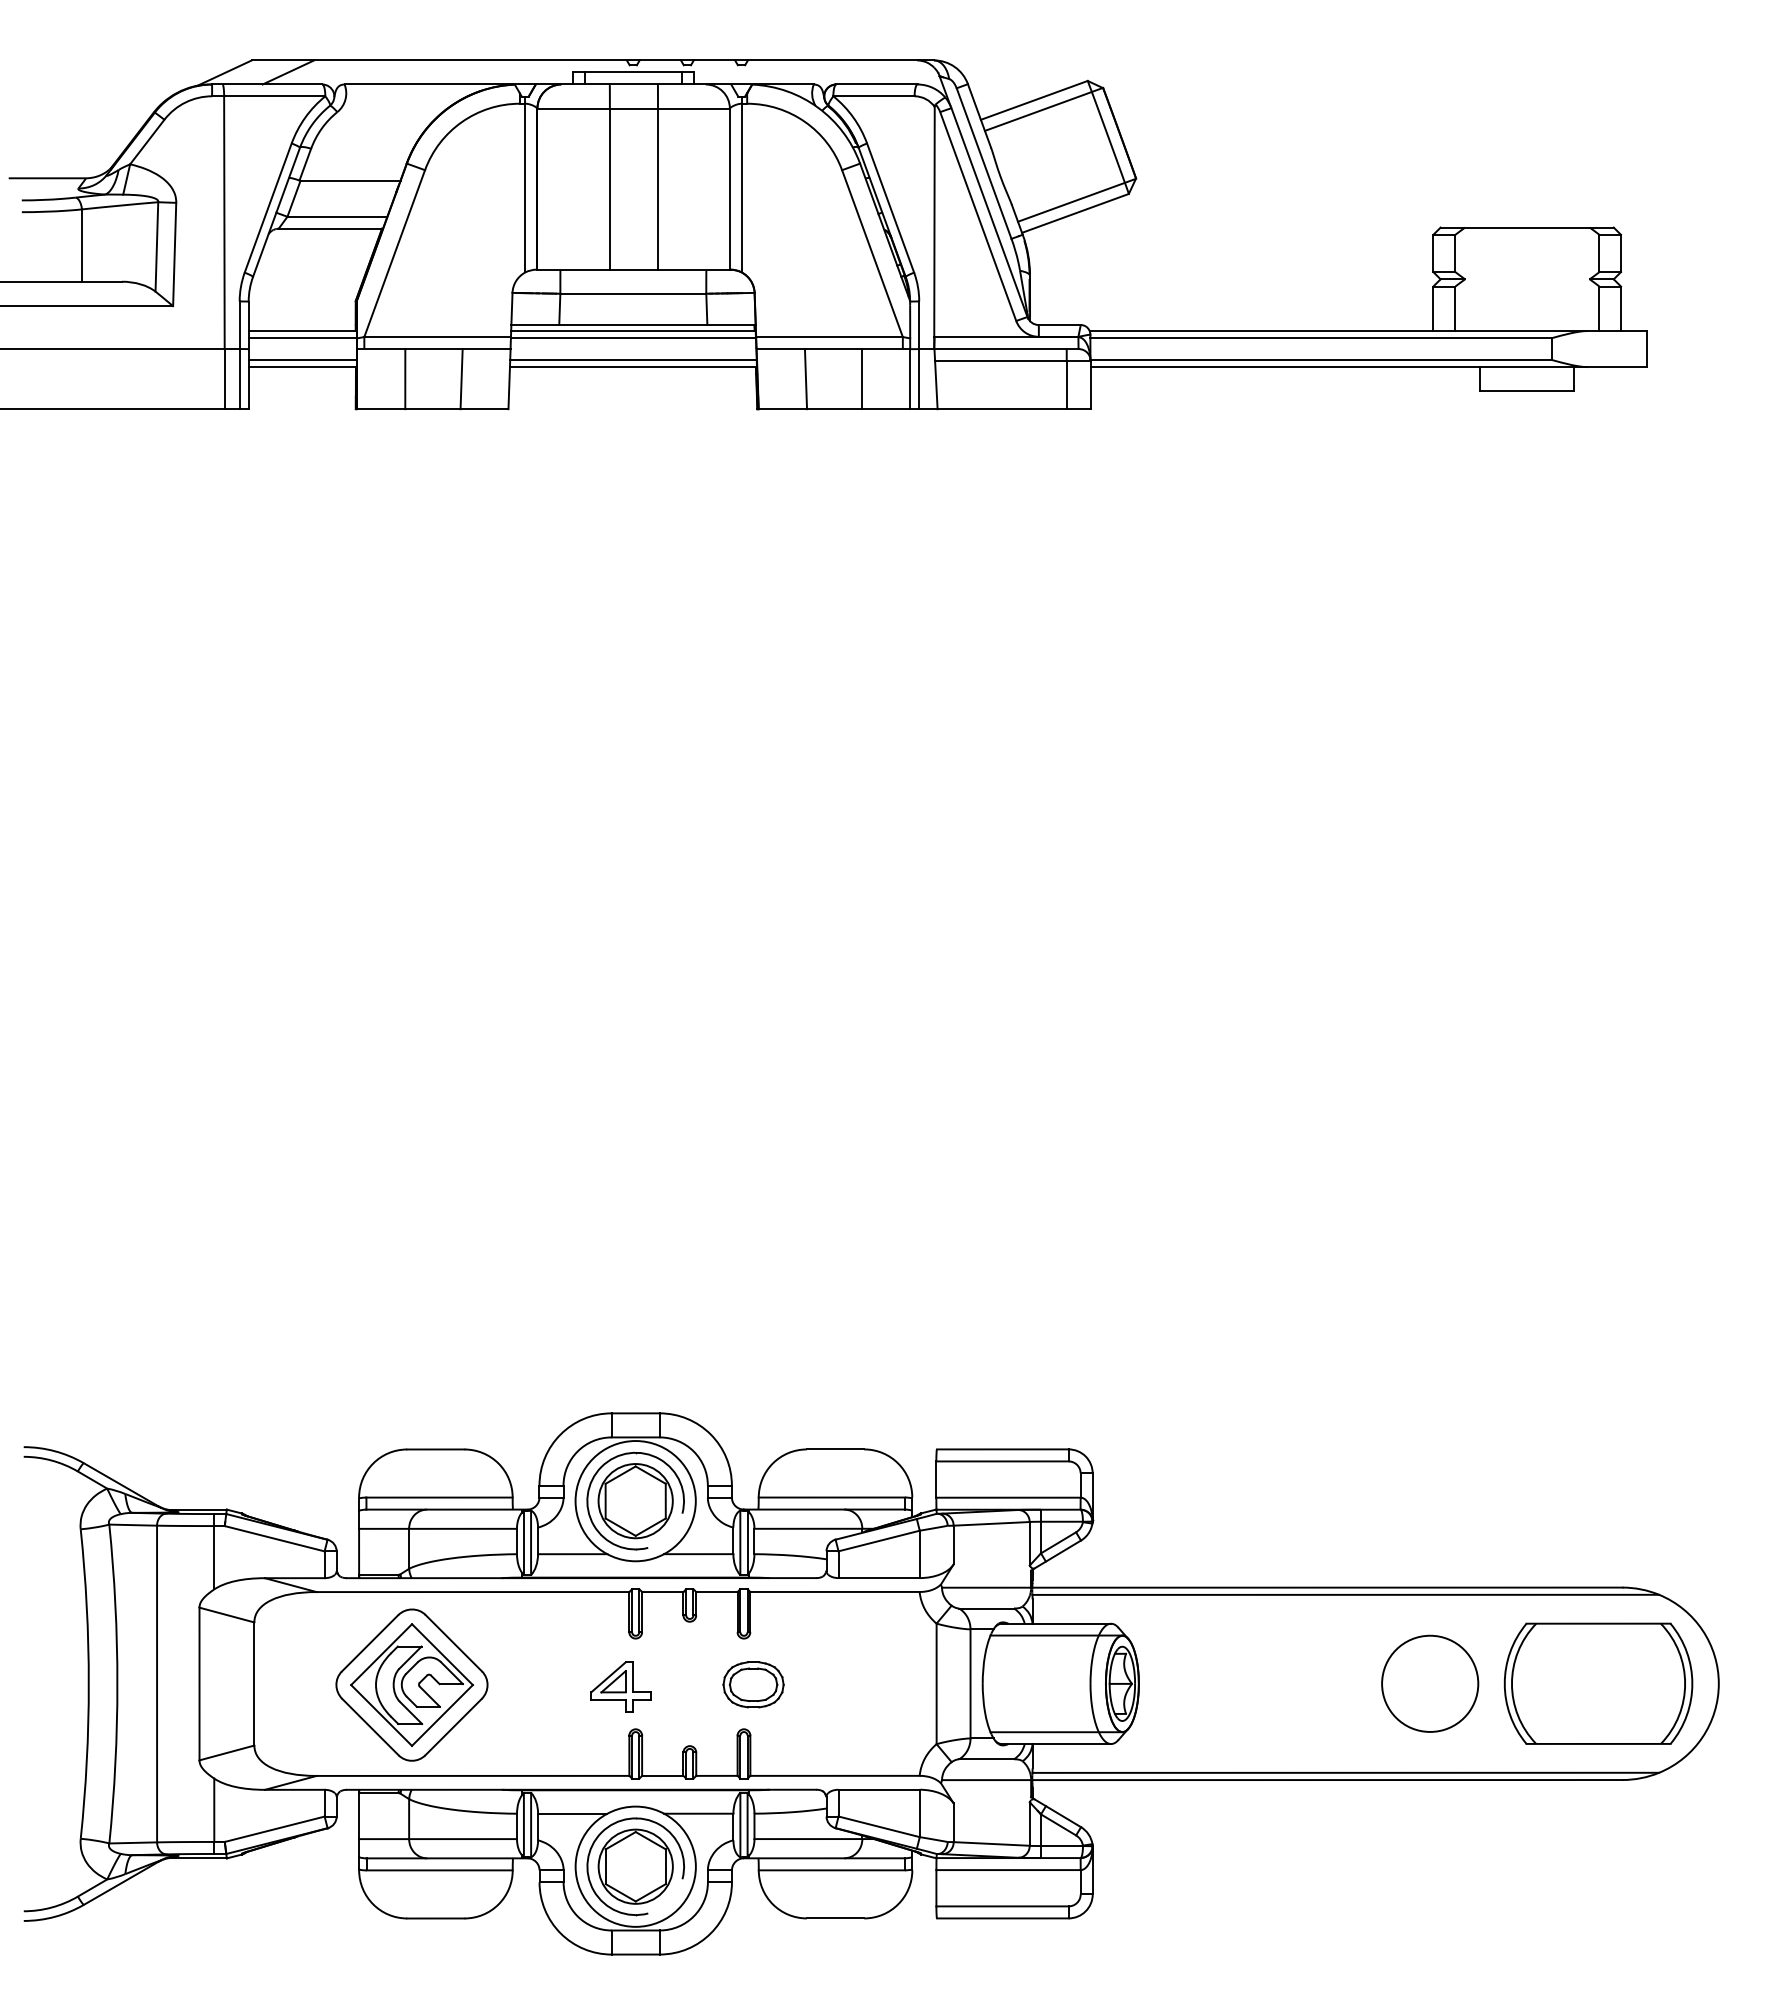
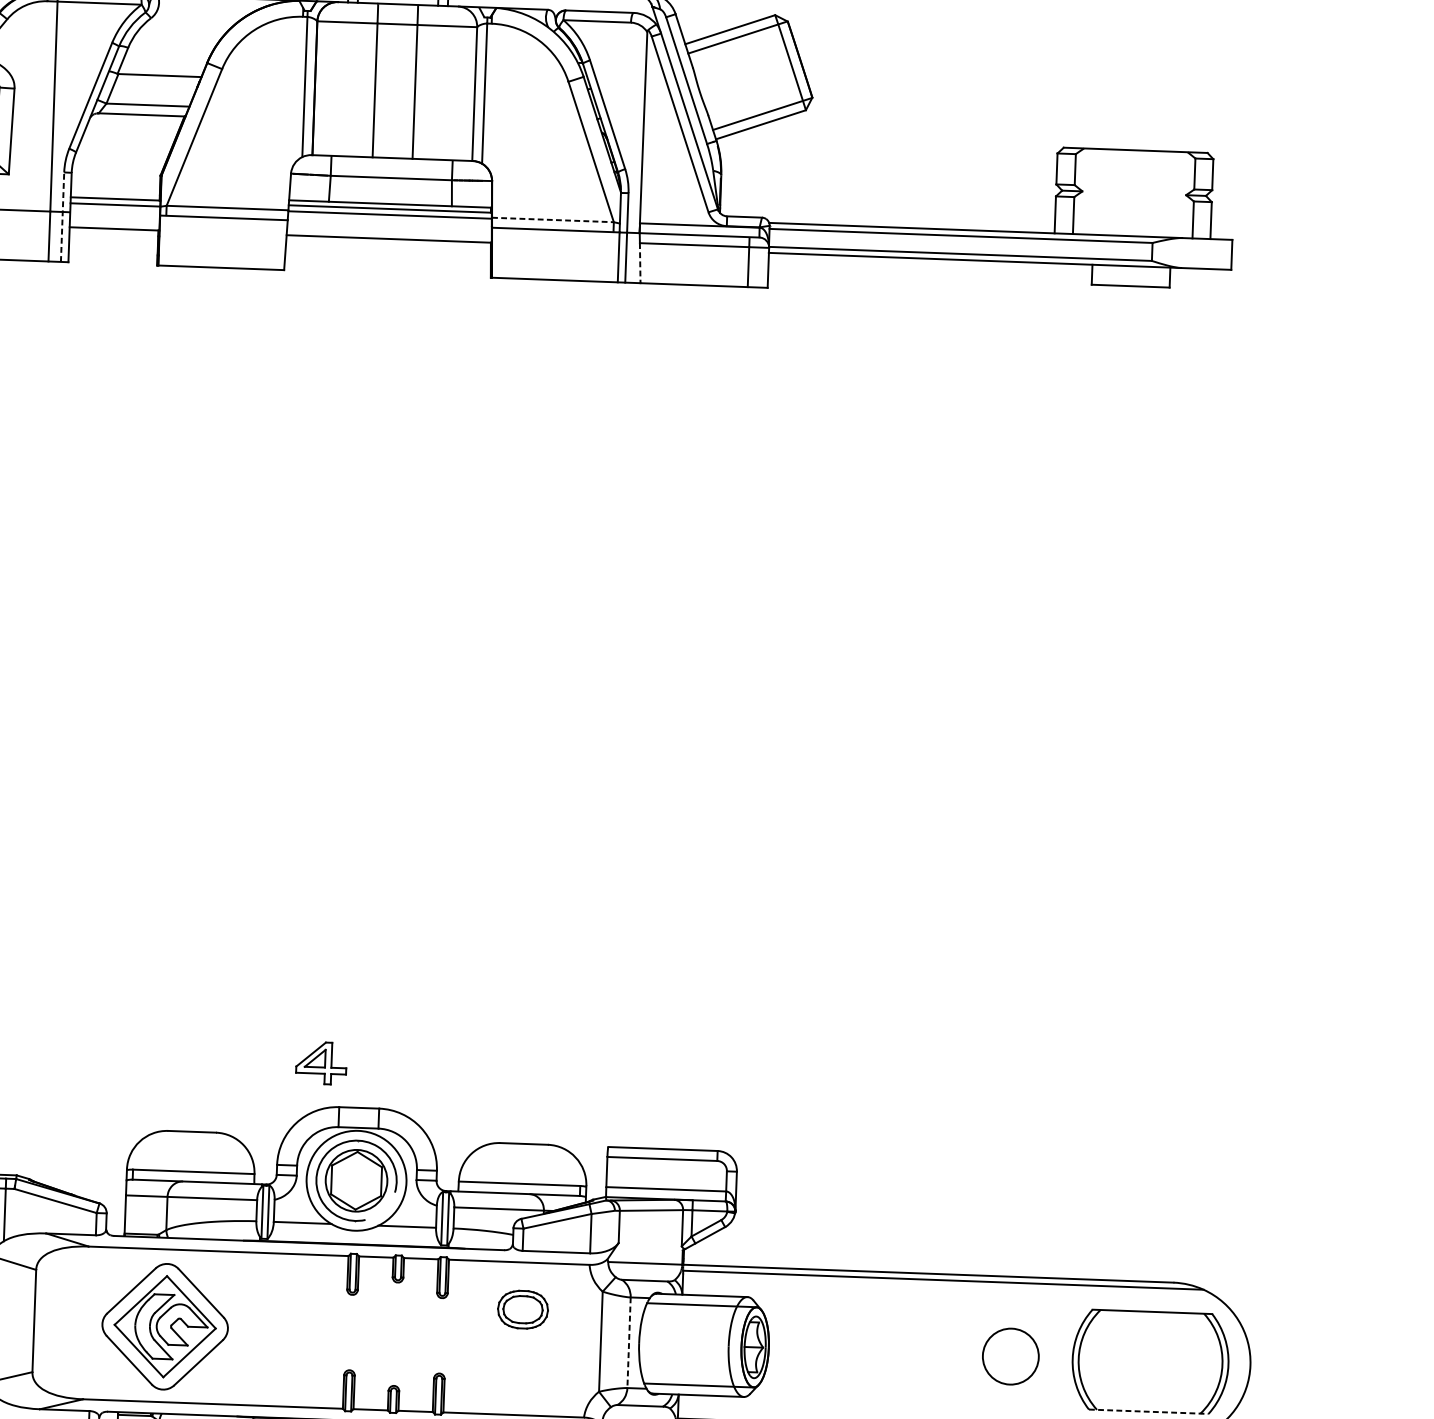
line: (830, 337) -> (553, 220), solid -> dashed
line: (239, 355) -> (62, 217), solid -> dashed
line: (302, 359) -> (114, 222), removed
line: (633, 359) -> (389, 232), removed
line: (405, 379) -> (199, 242), removed
line: (461, 379) -> (246, 244), removed
line: (805, 379) -> (531, 254), removed
line: (862, 379) -> (579, 256), removed
line: (936, 385) -> (640, 263), solid -> dashed
line: (970, 1683) -> (629, 1342), solid -> dashed
circle: (1430, 1683) -> (1011, 1356), size x0.7
part: (753, 1684) -> (522, 1309), moved
part: (620, 1686) -> (320, 1062), moved
line: (1599, 1743) -> (1149, 1411), solid -> dashed

